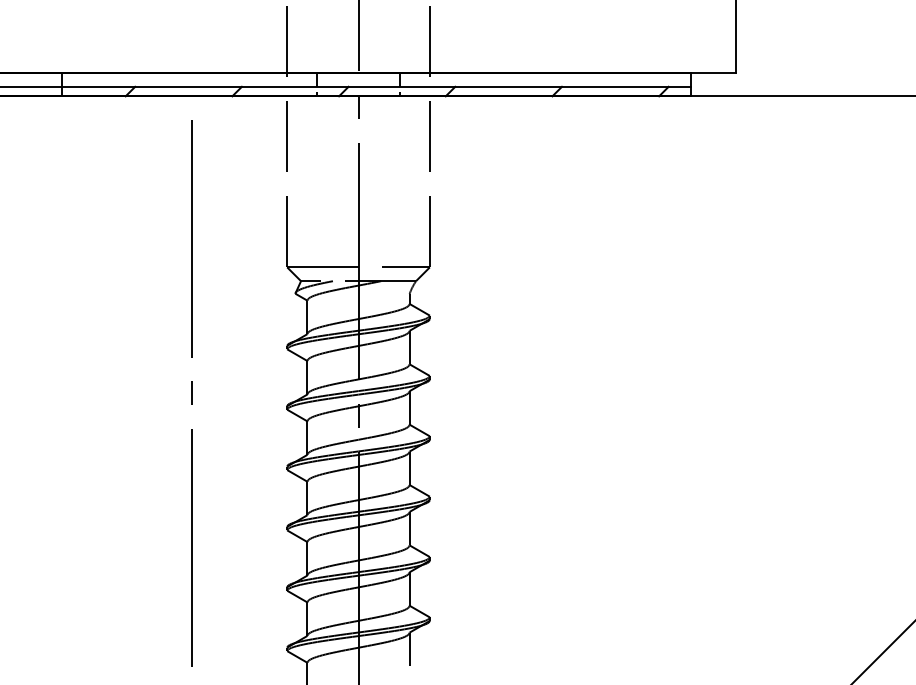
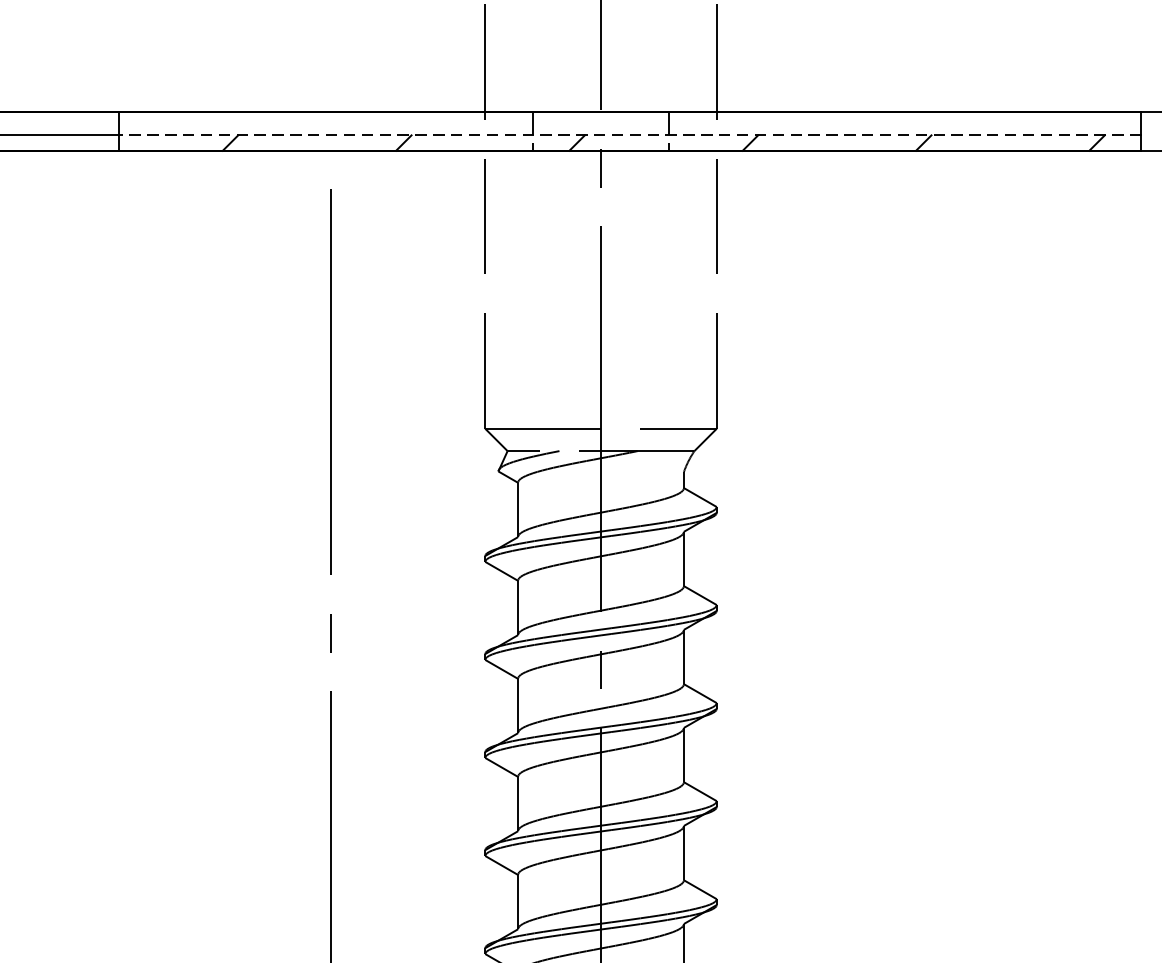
line: (376, 86) -> (630, 134), solid -> dashed

